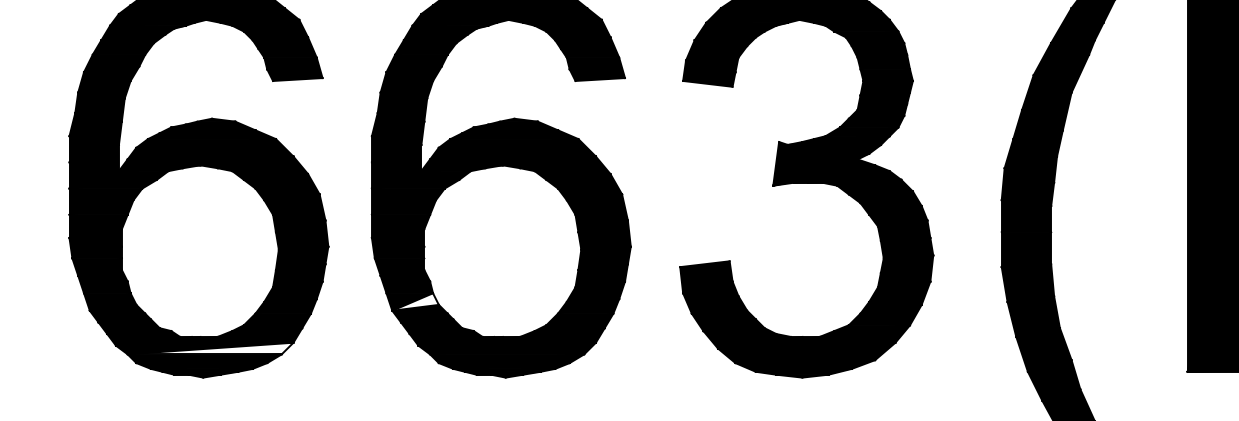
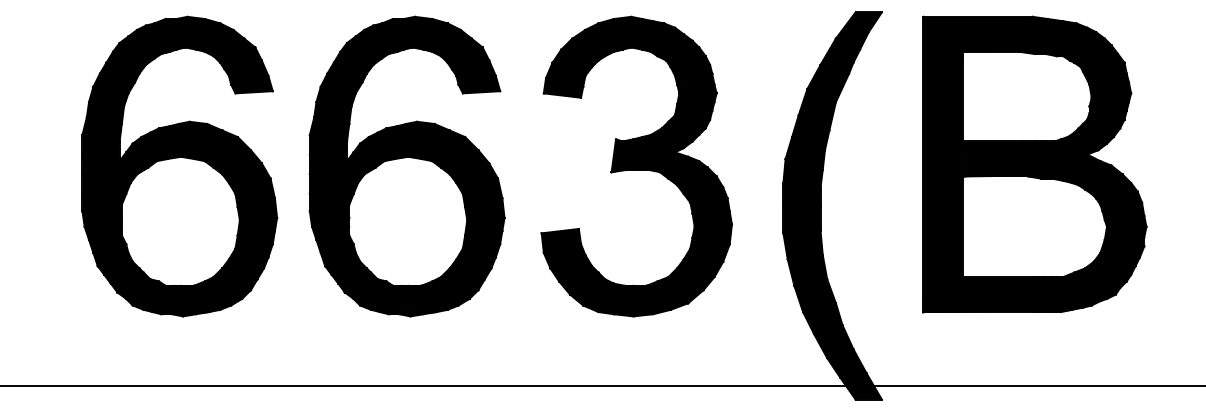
fill: (415, 301) -> (342, 259), added
fill: (210, 348) -> (188, 294), added

